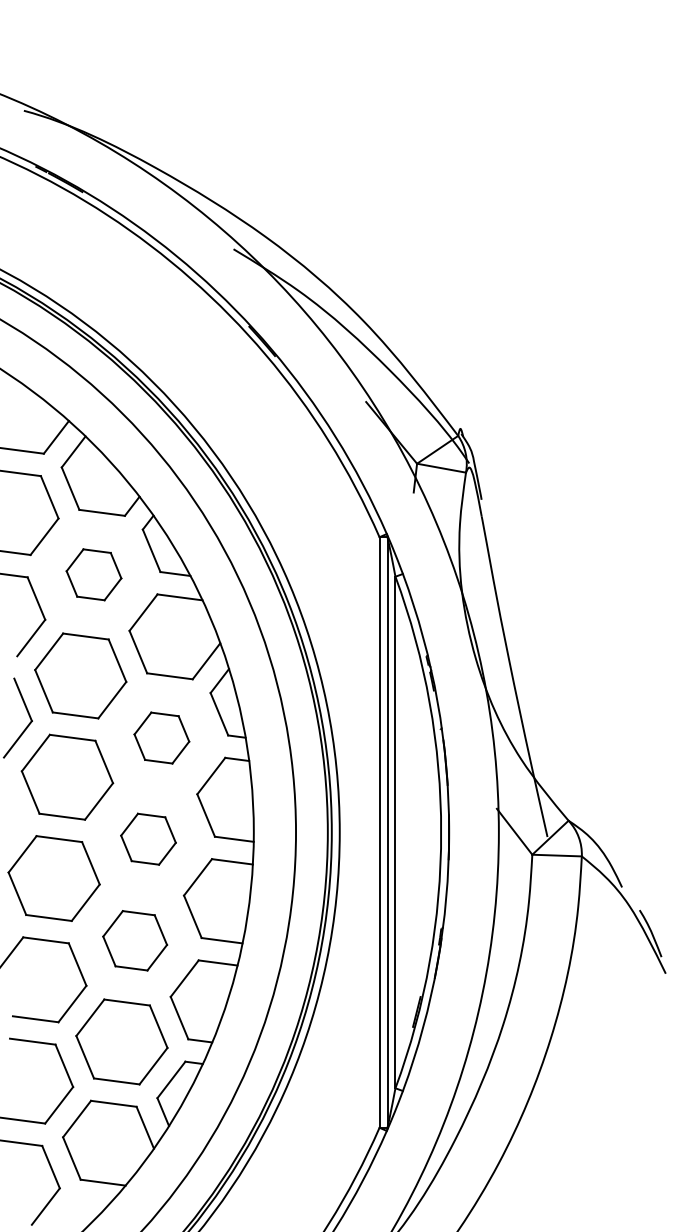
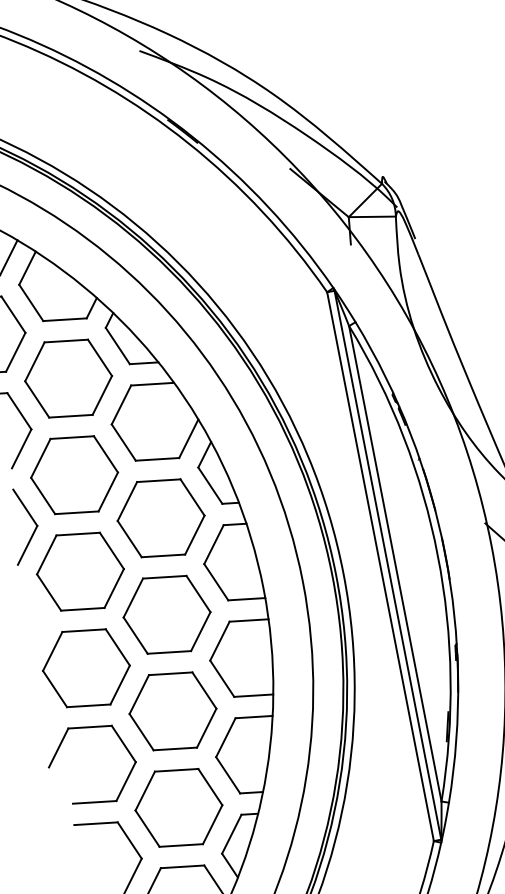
part: (93, 574) -> (68, 378), size x1.67
part: (161, 737) -> (160, 517), size x1.67
part: (148, 838) -> (166, 613), size x1.67
part: (134, 940) -> (172, 711), size x1.43

